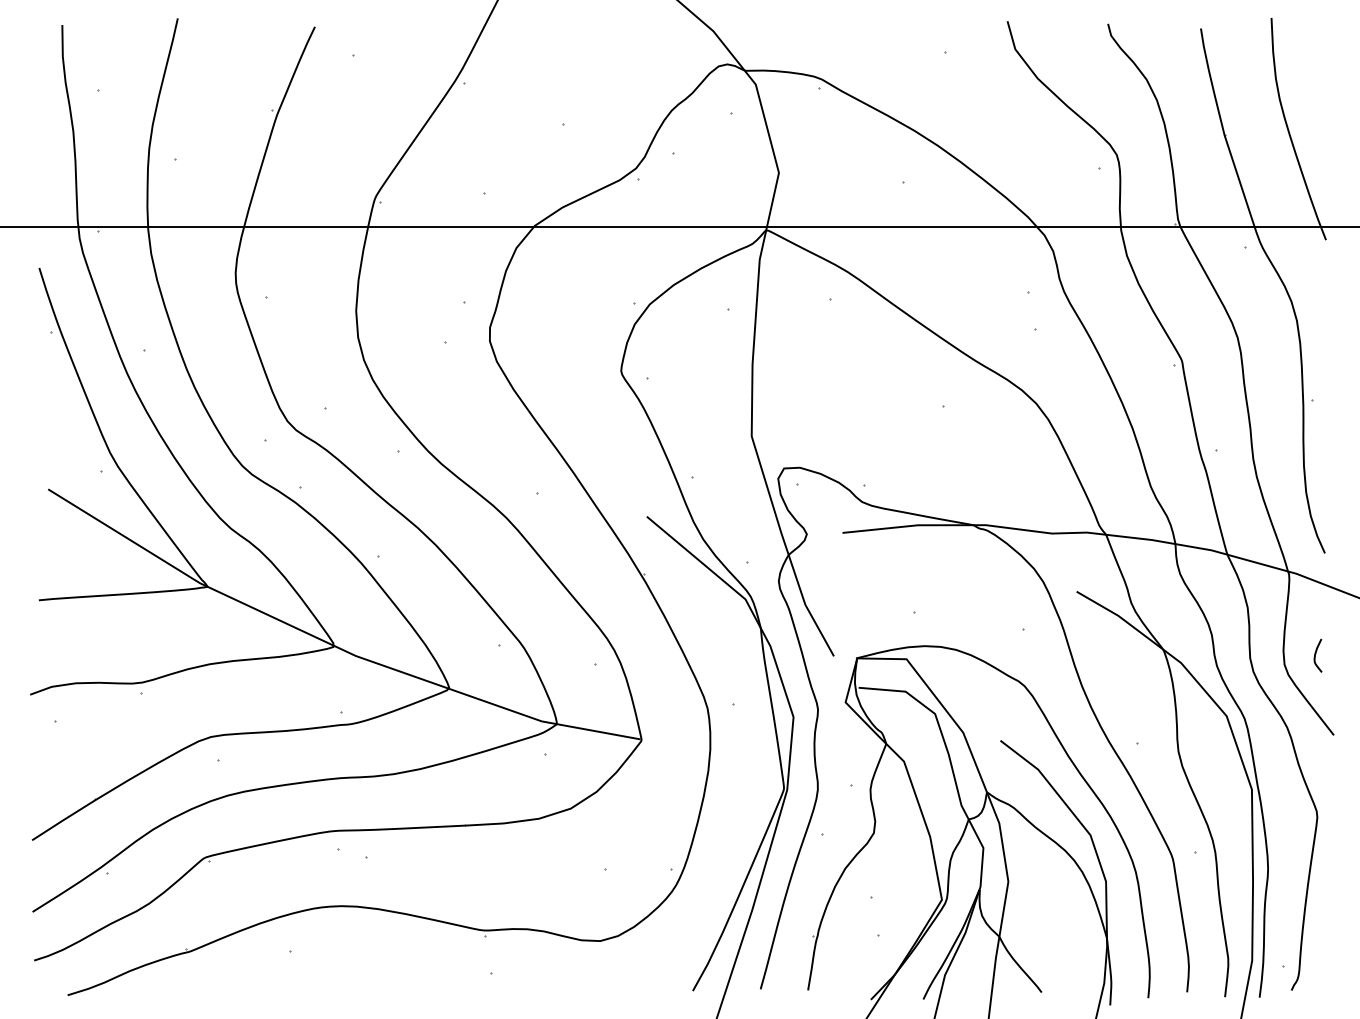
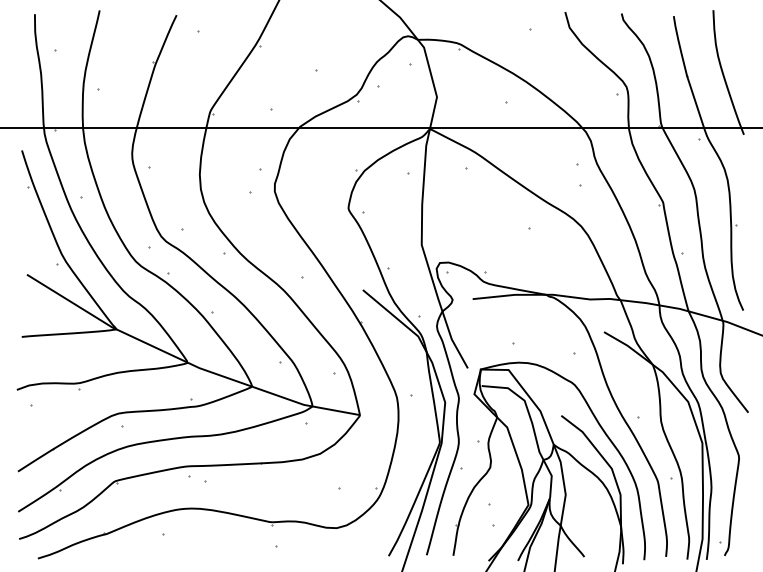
curve: (1318, 652) -> (739, 366), removed

